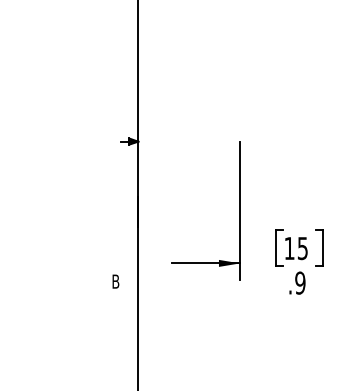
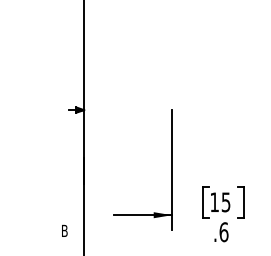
text: (300, 282) -> (224, 231), .9 -> .6

